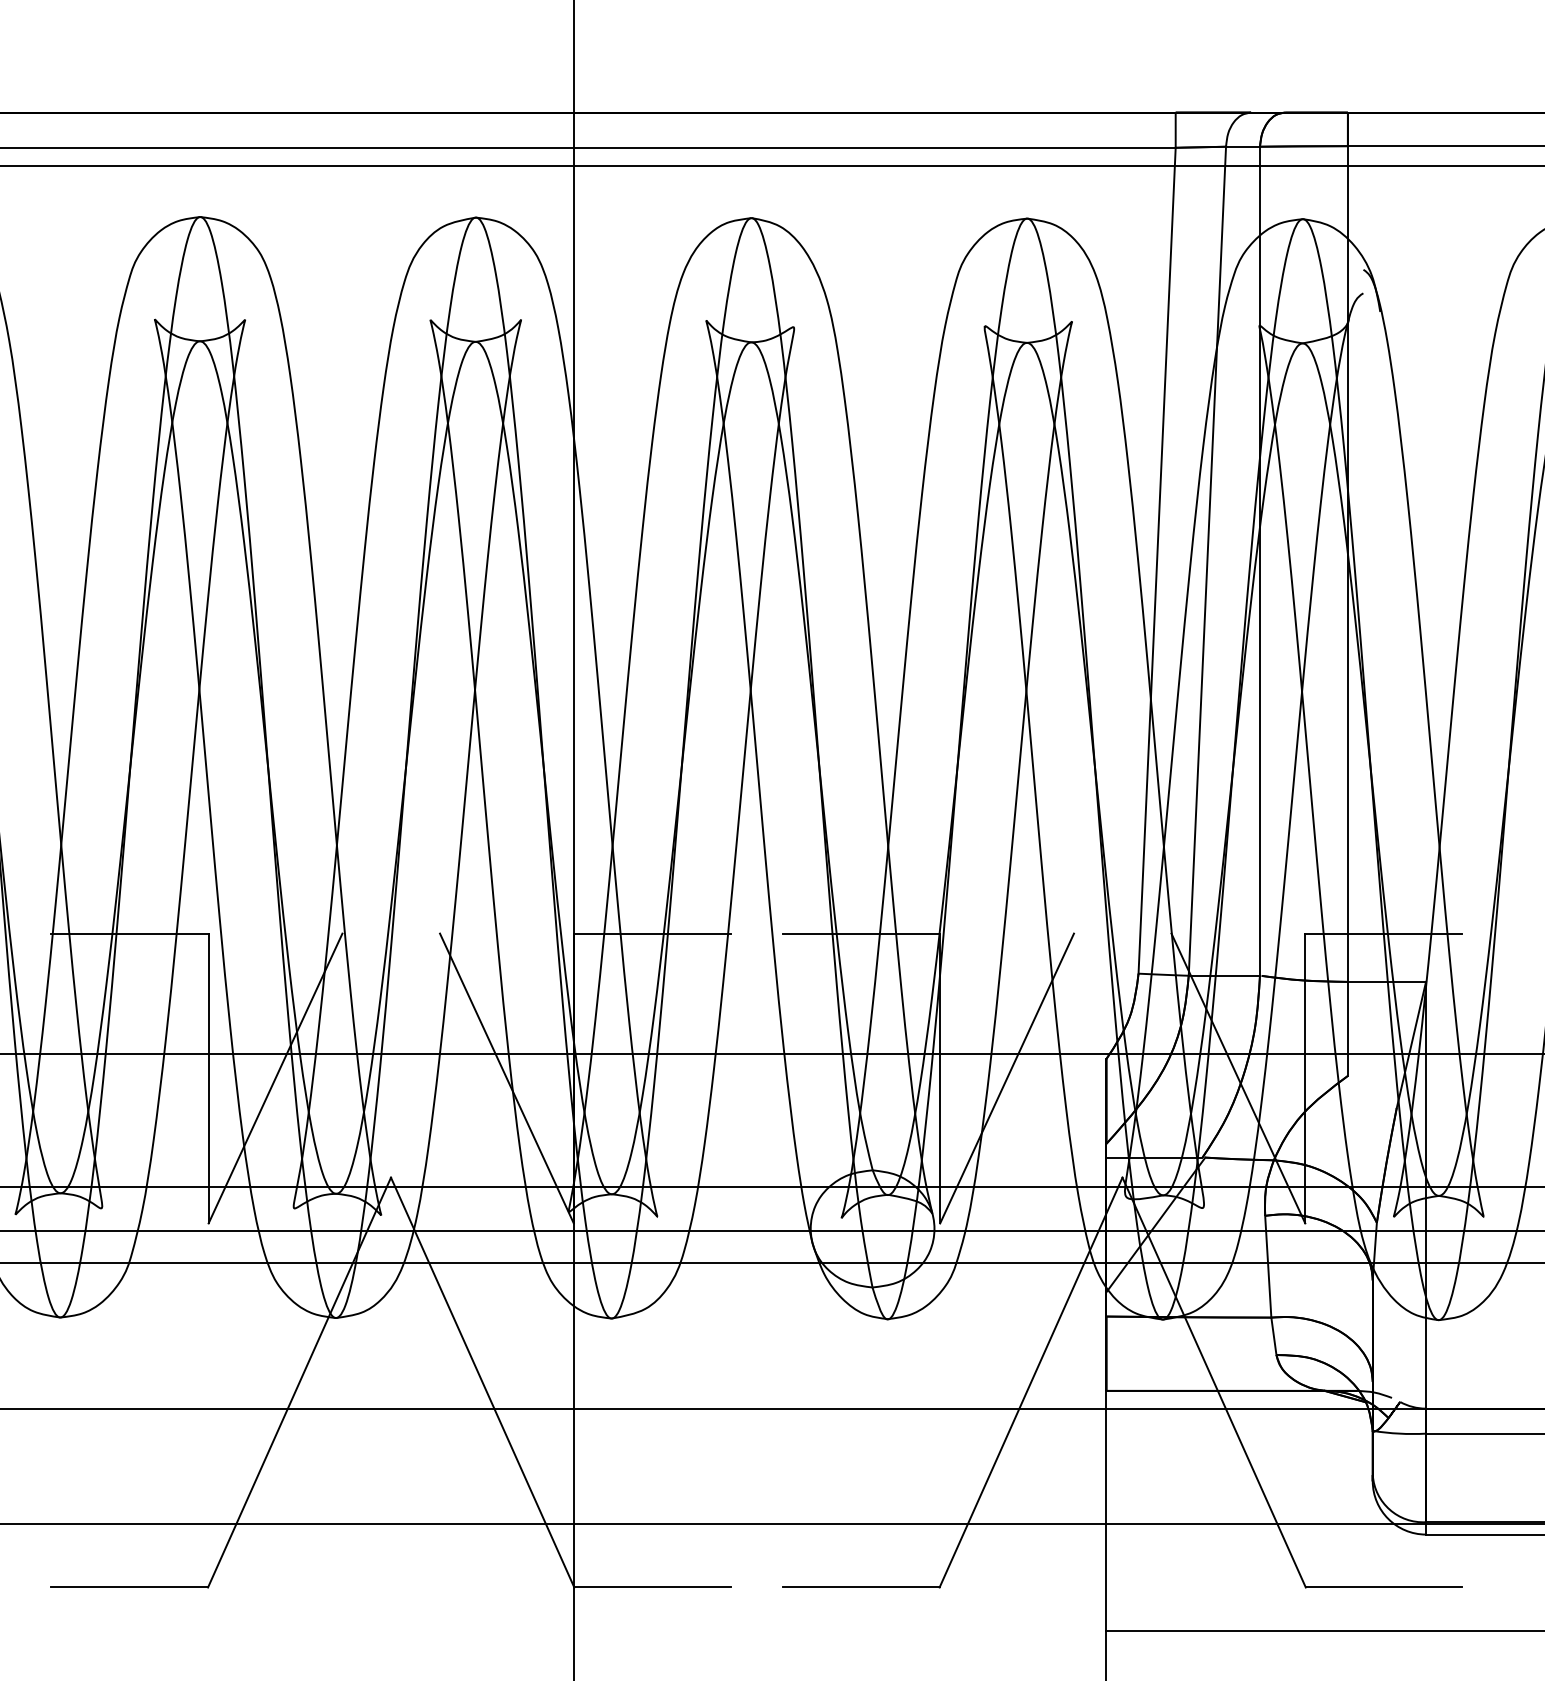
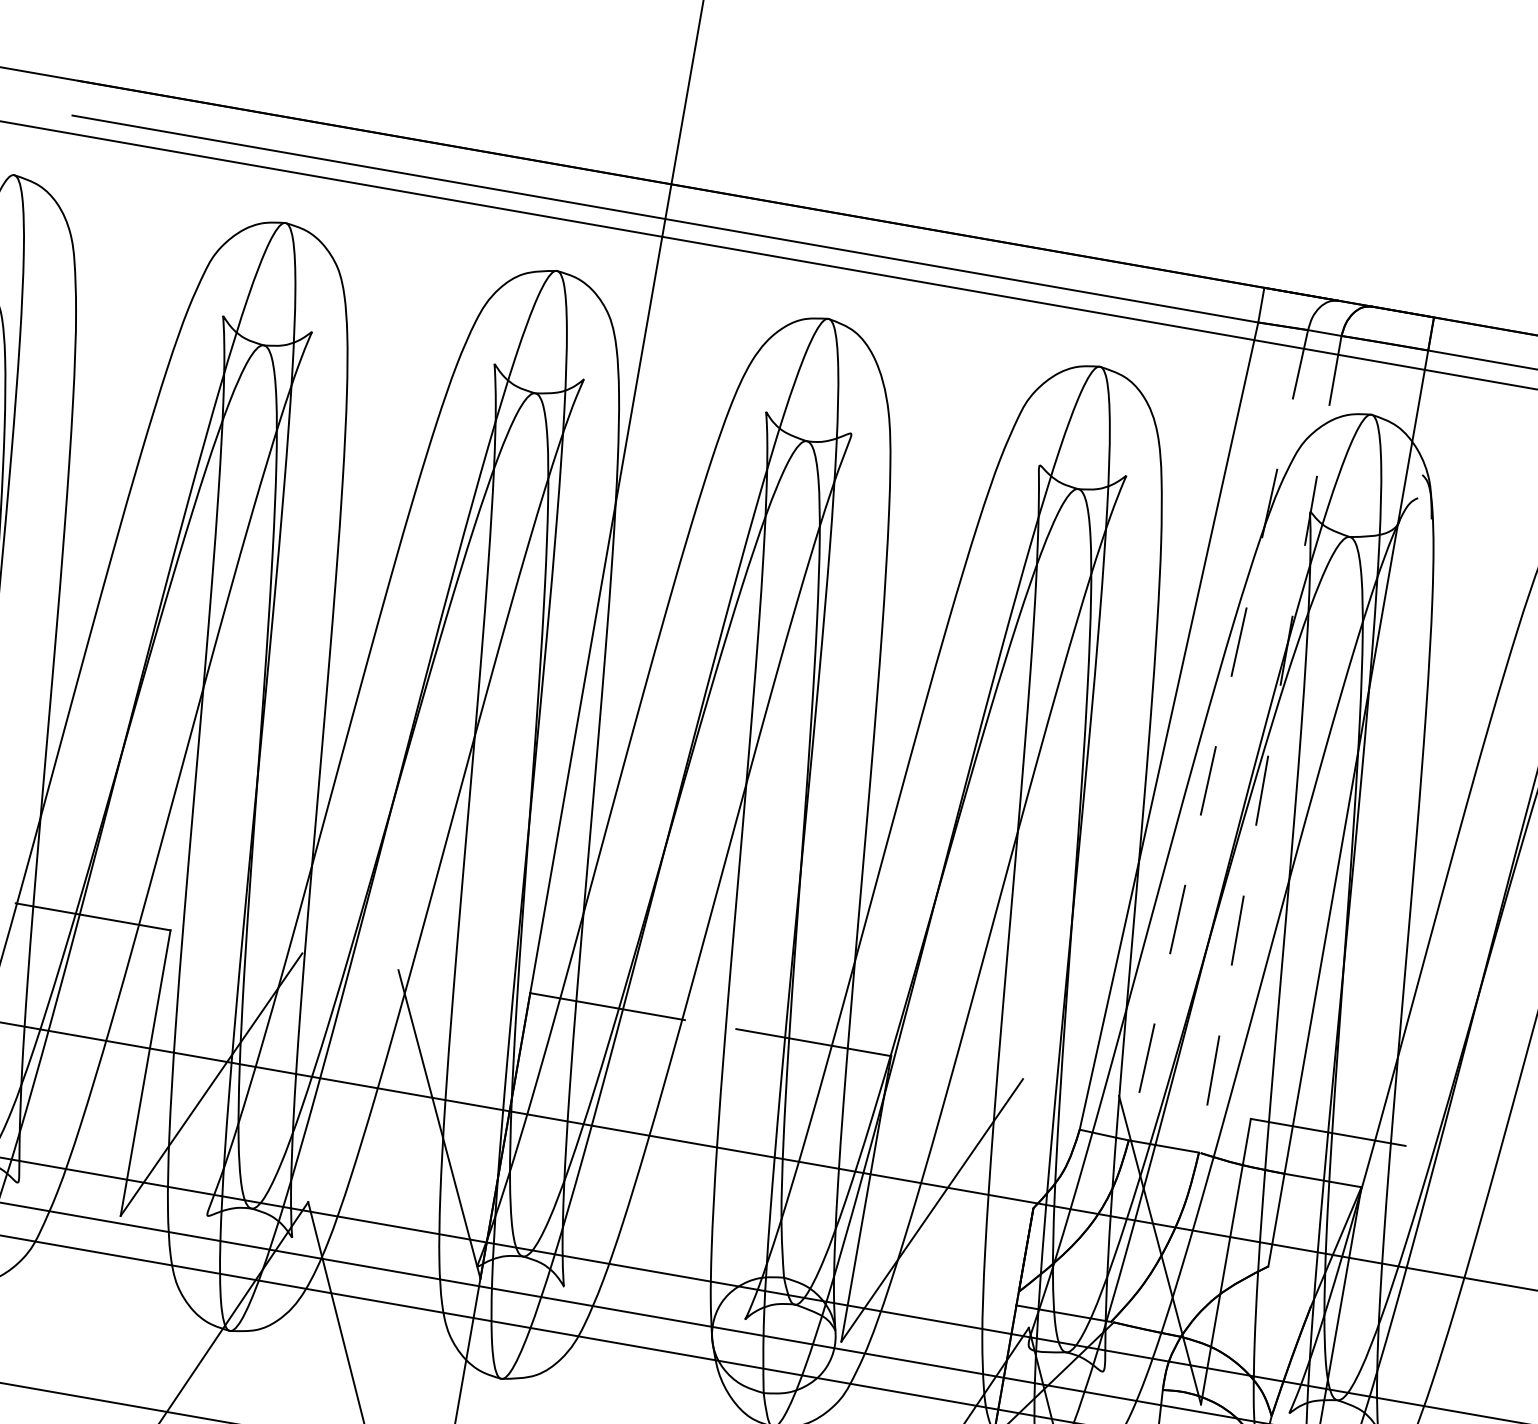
line: (1207, 561) -> (1218, 735), solid -> dashed
line: (1259, 561) -> (1269, 744), solid -> dashed

